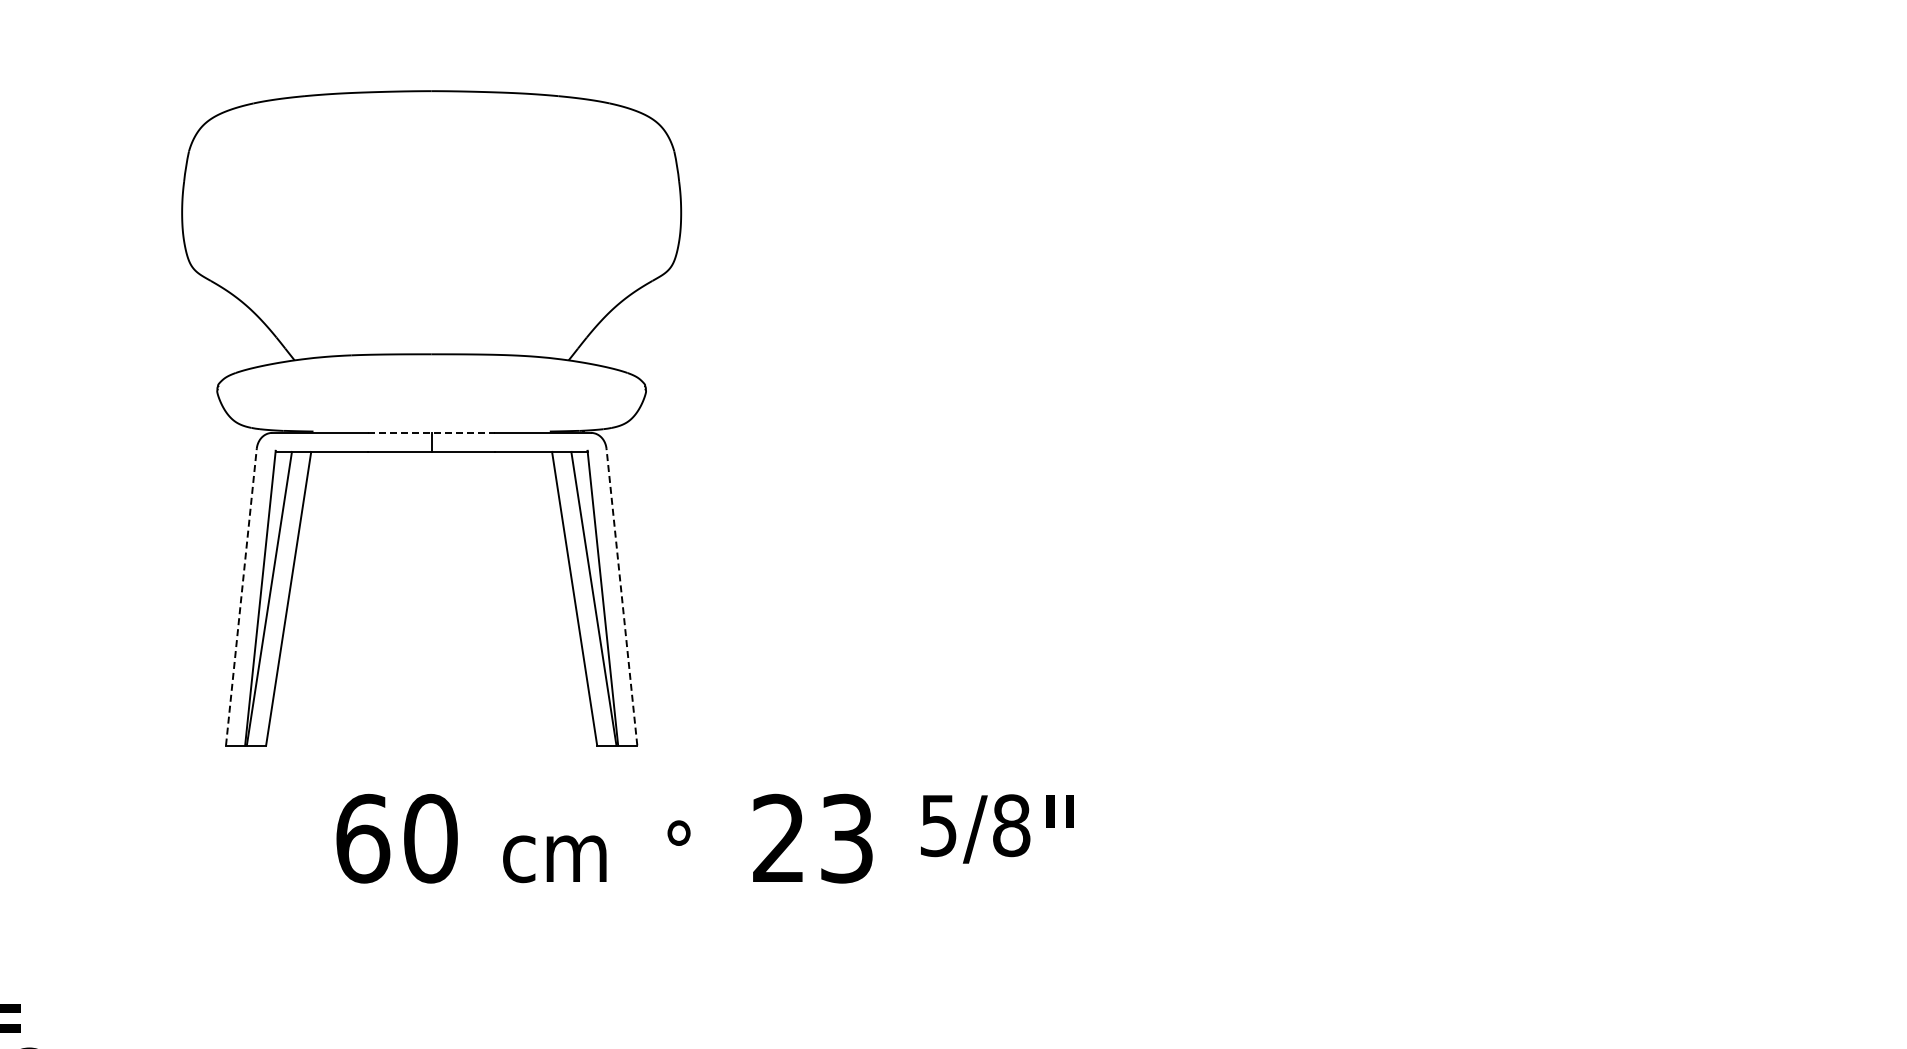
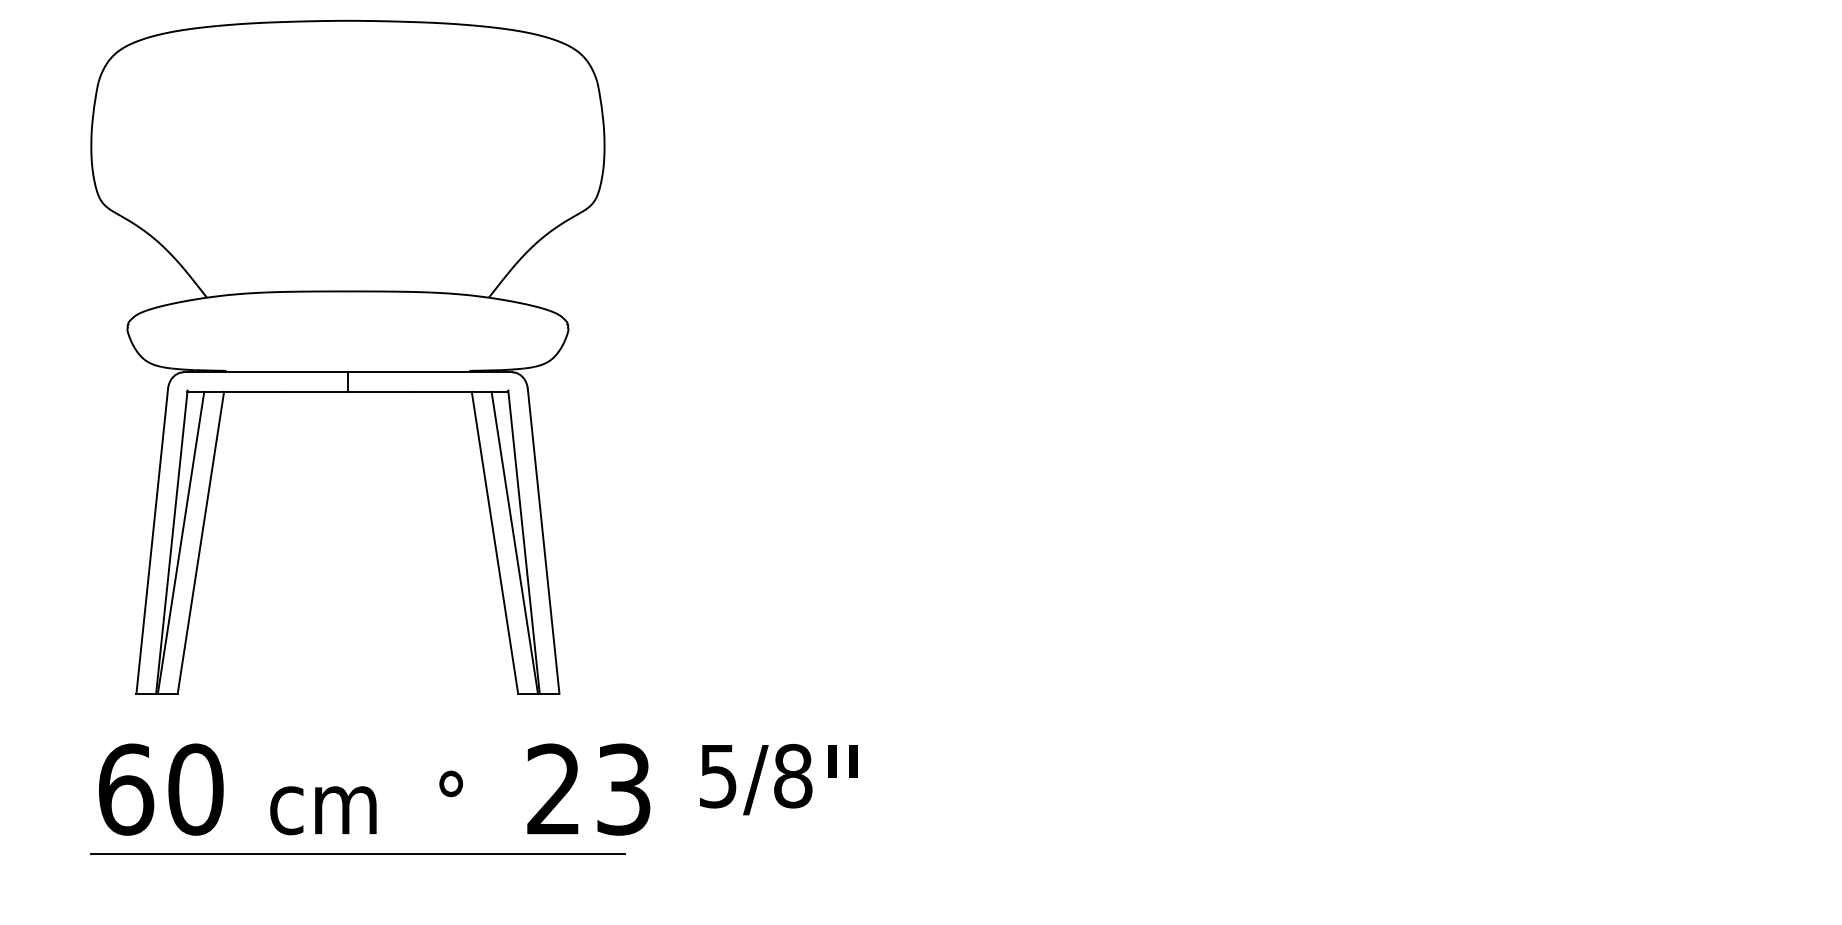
line: (432, 432) -> (348, 371), dashed -> solid
line: (241, 596) -> (152, 540), dashed -> solid
line: (621, 596) -> (543, 540), dashed -> solid
text: (704, 838) -> (477, 789), moved
line: (441, 901) -> (358, 854), added

